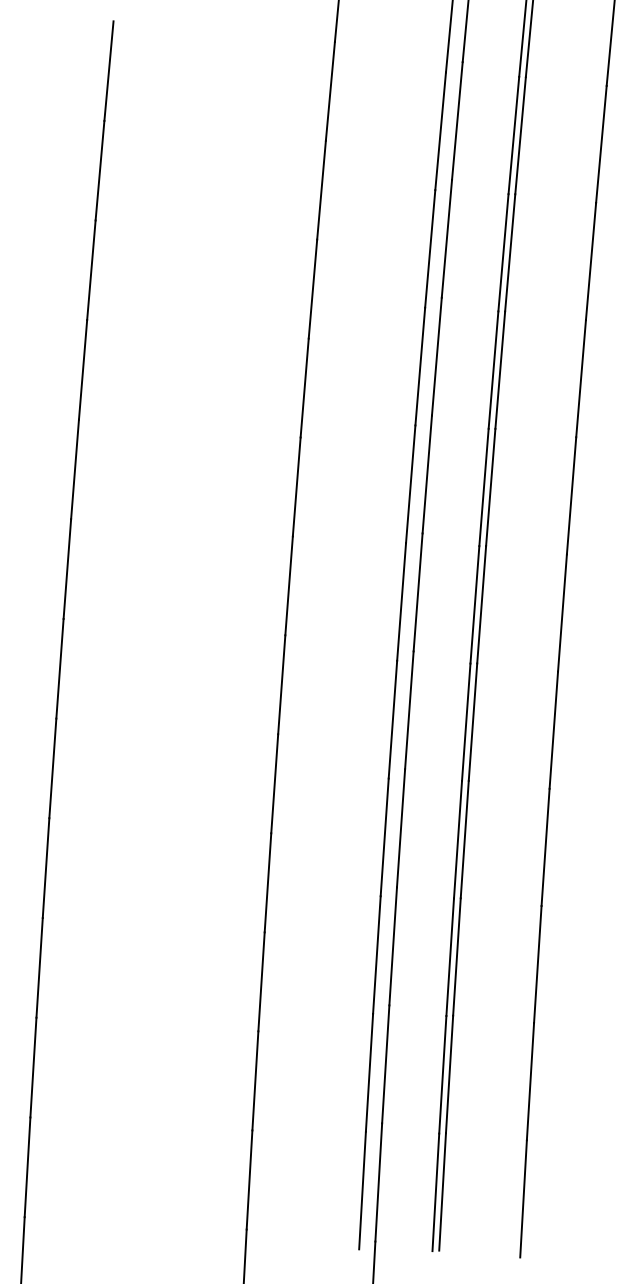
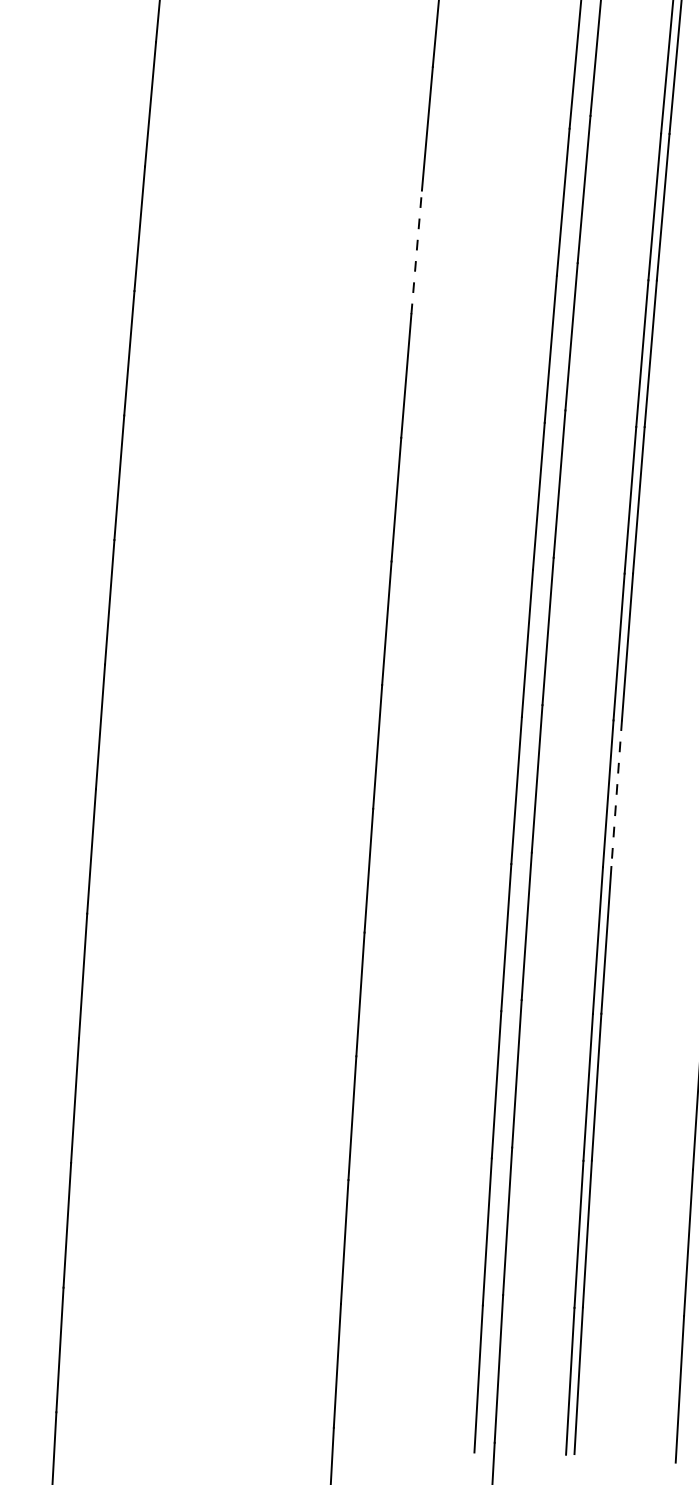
line: (312, 289) -> (416, 252), solid -> dashed
line: (472, 722) -> (616, 794), solid -> dashed

